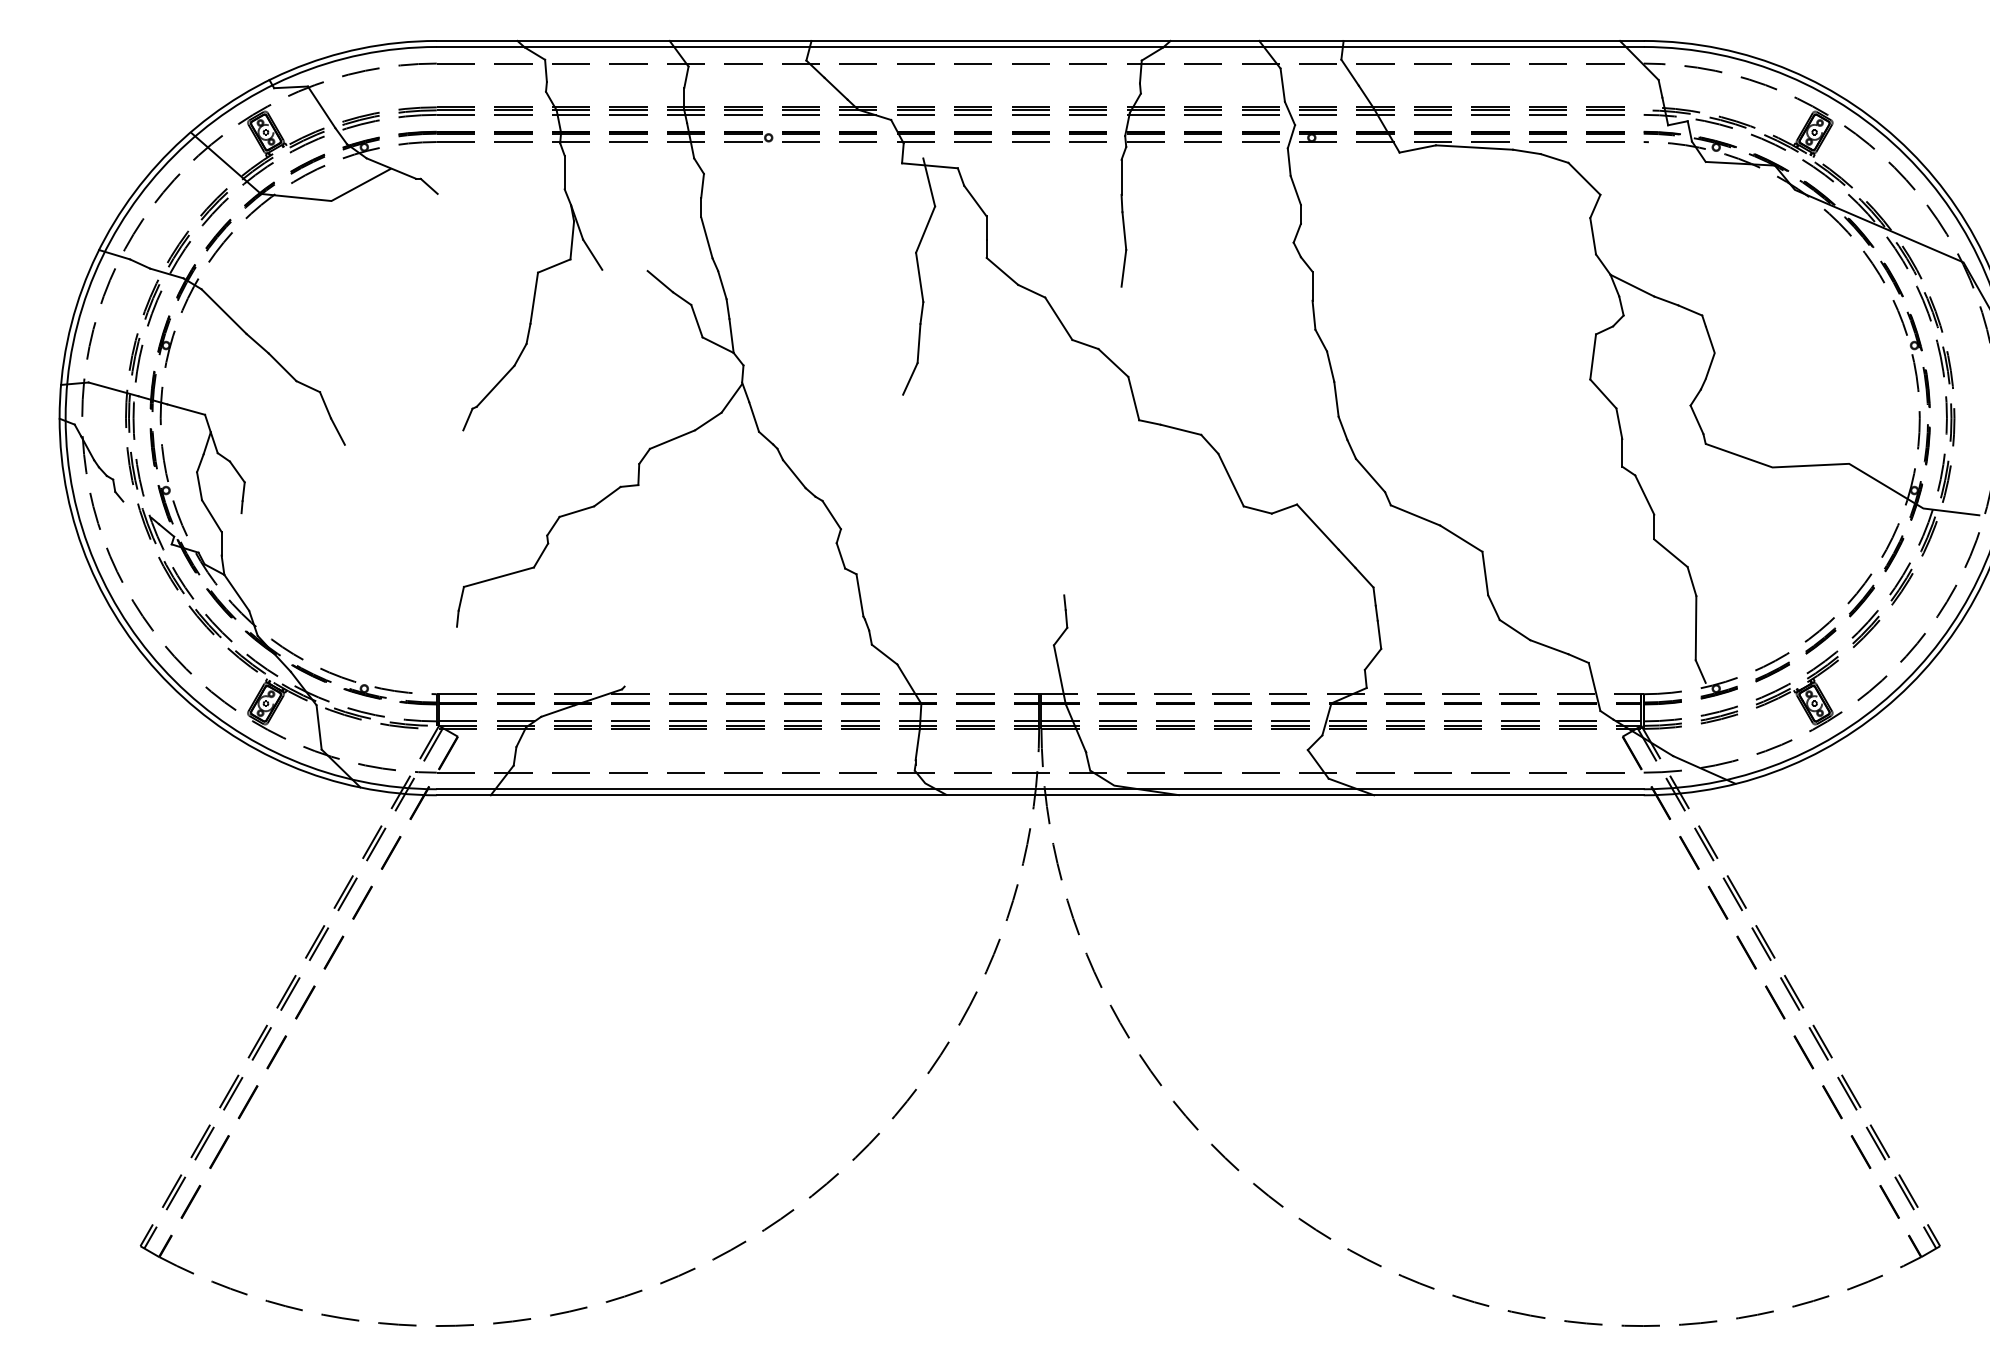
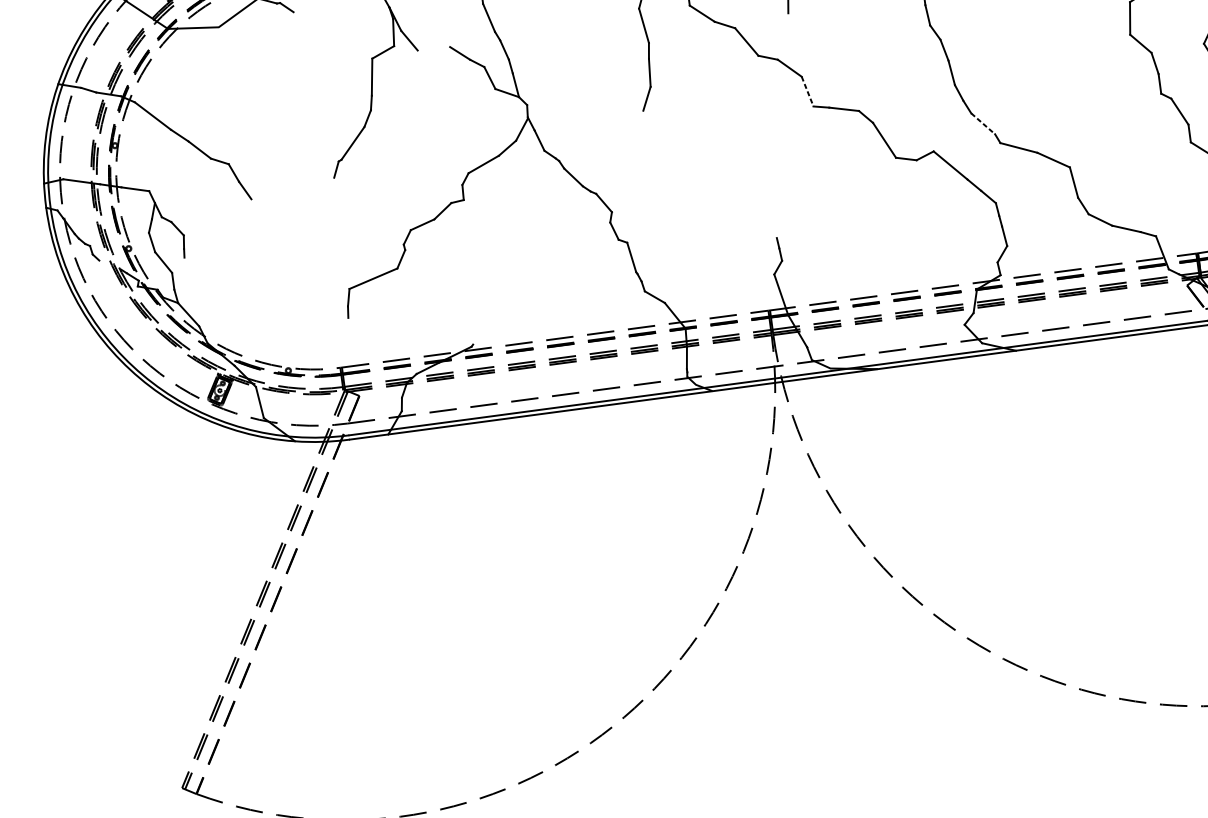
line: (1133, 399) -> (807, 92), solid -> dashed
line: (1370, 475) -> (983, 123), solid -> dashed

